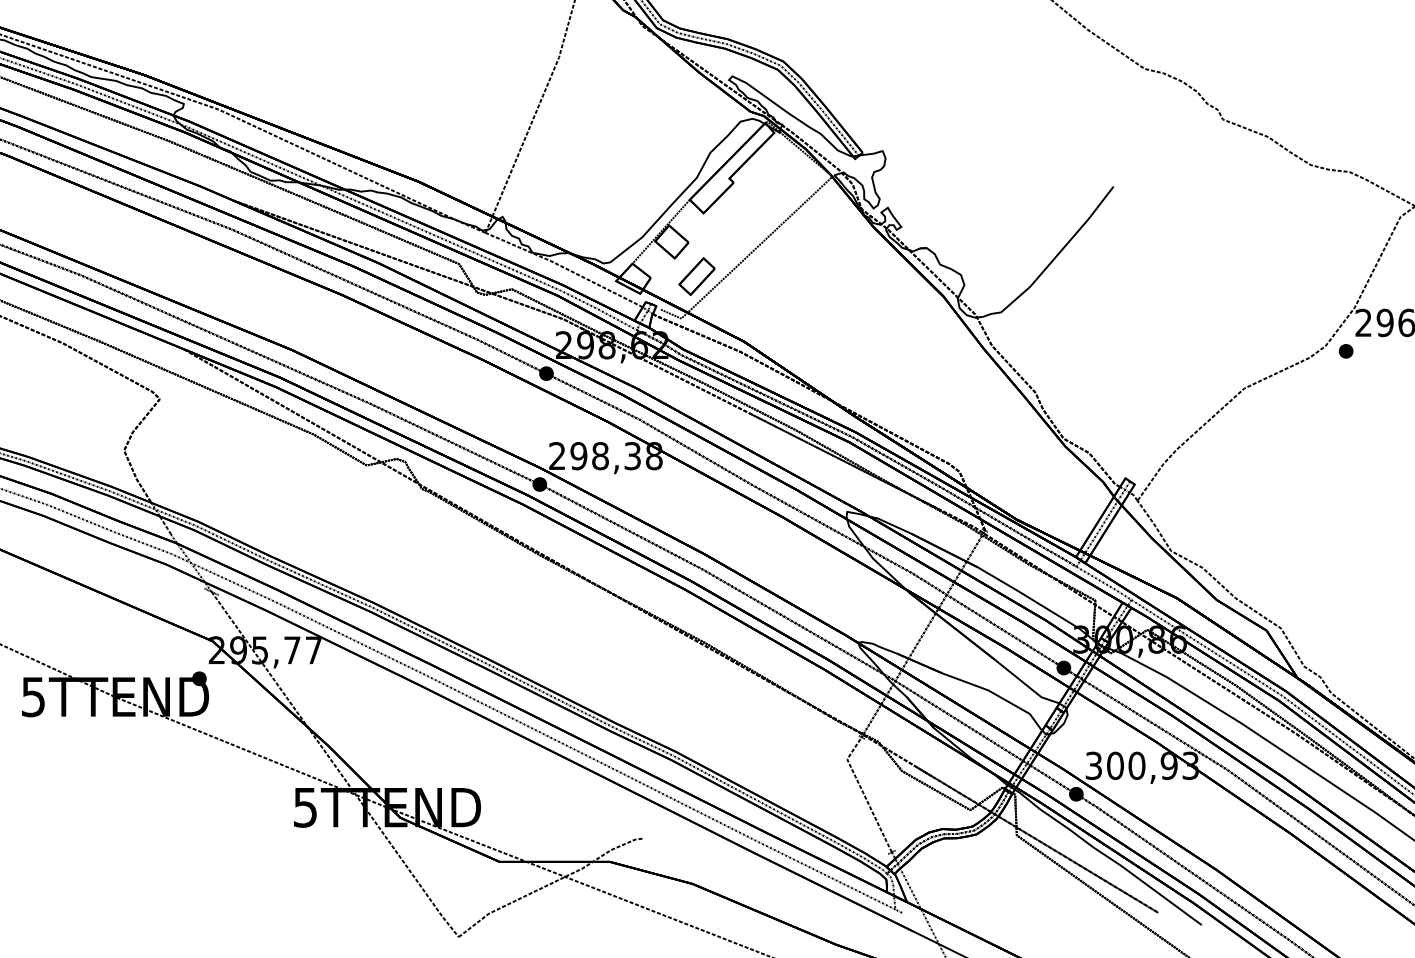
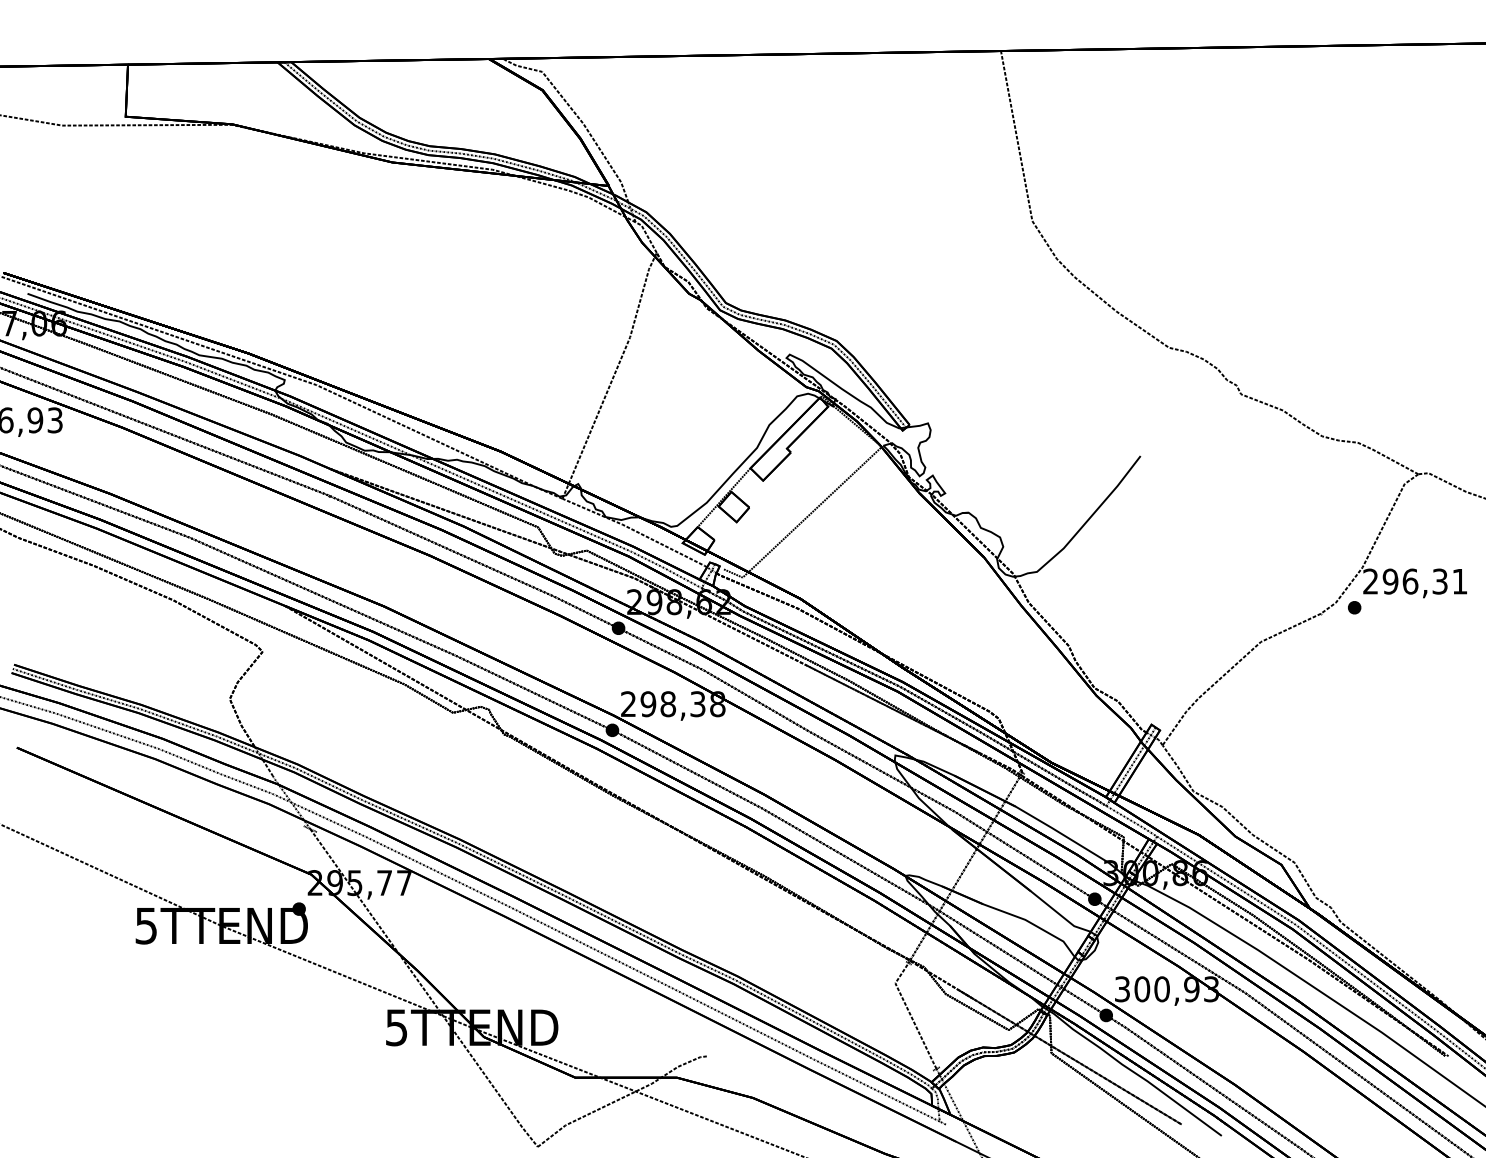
part: (696, 276) -> (756, 538), removed

